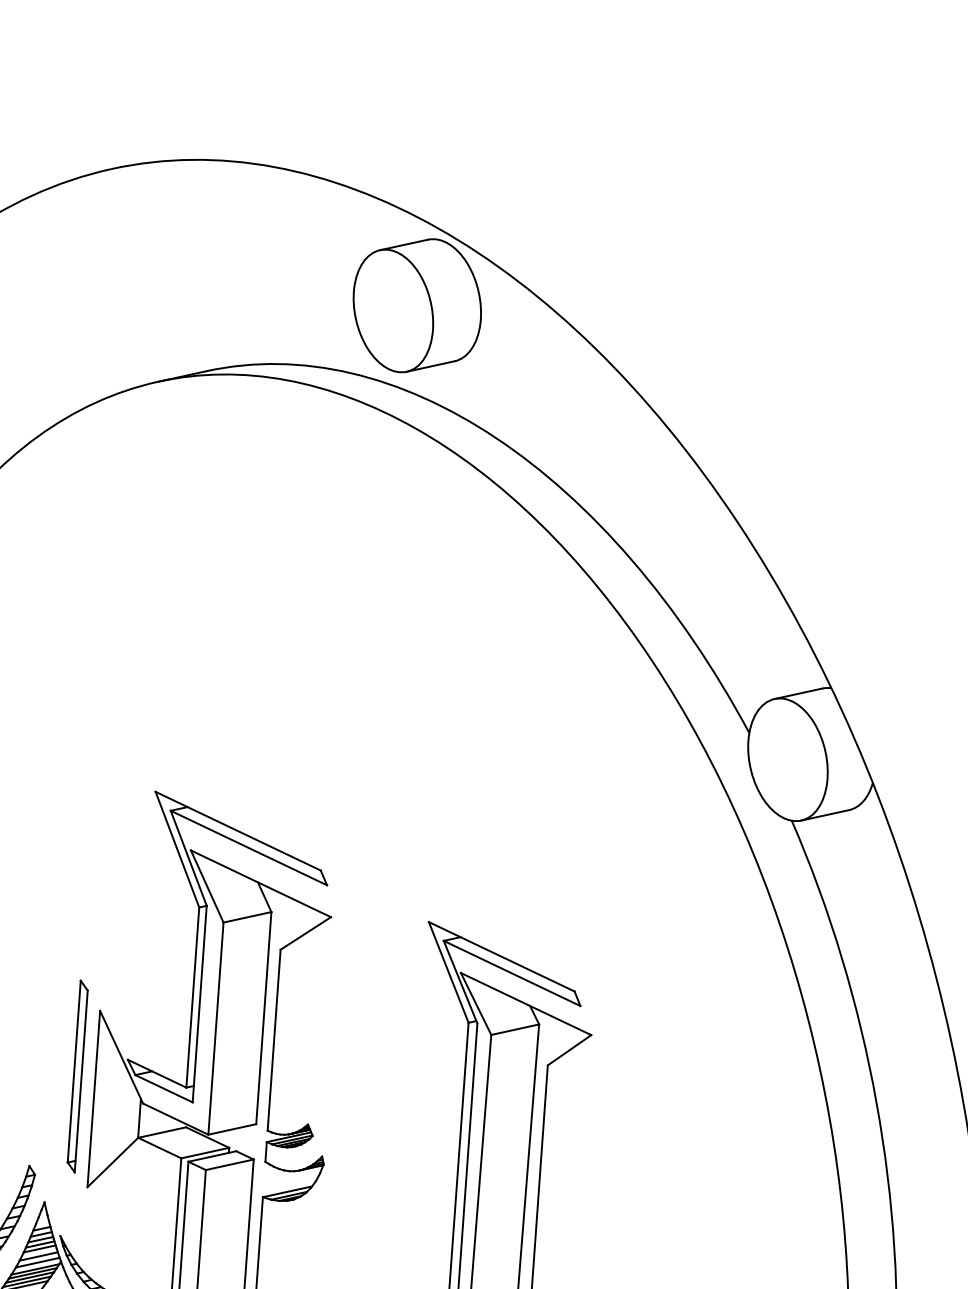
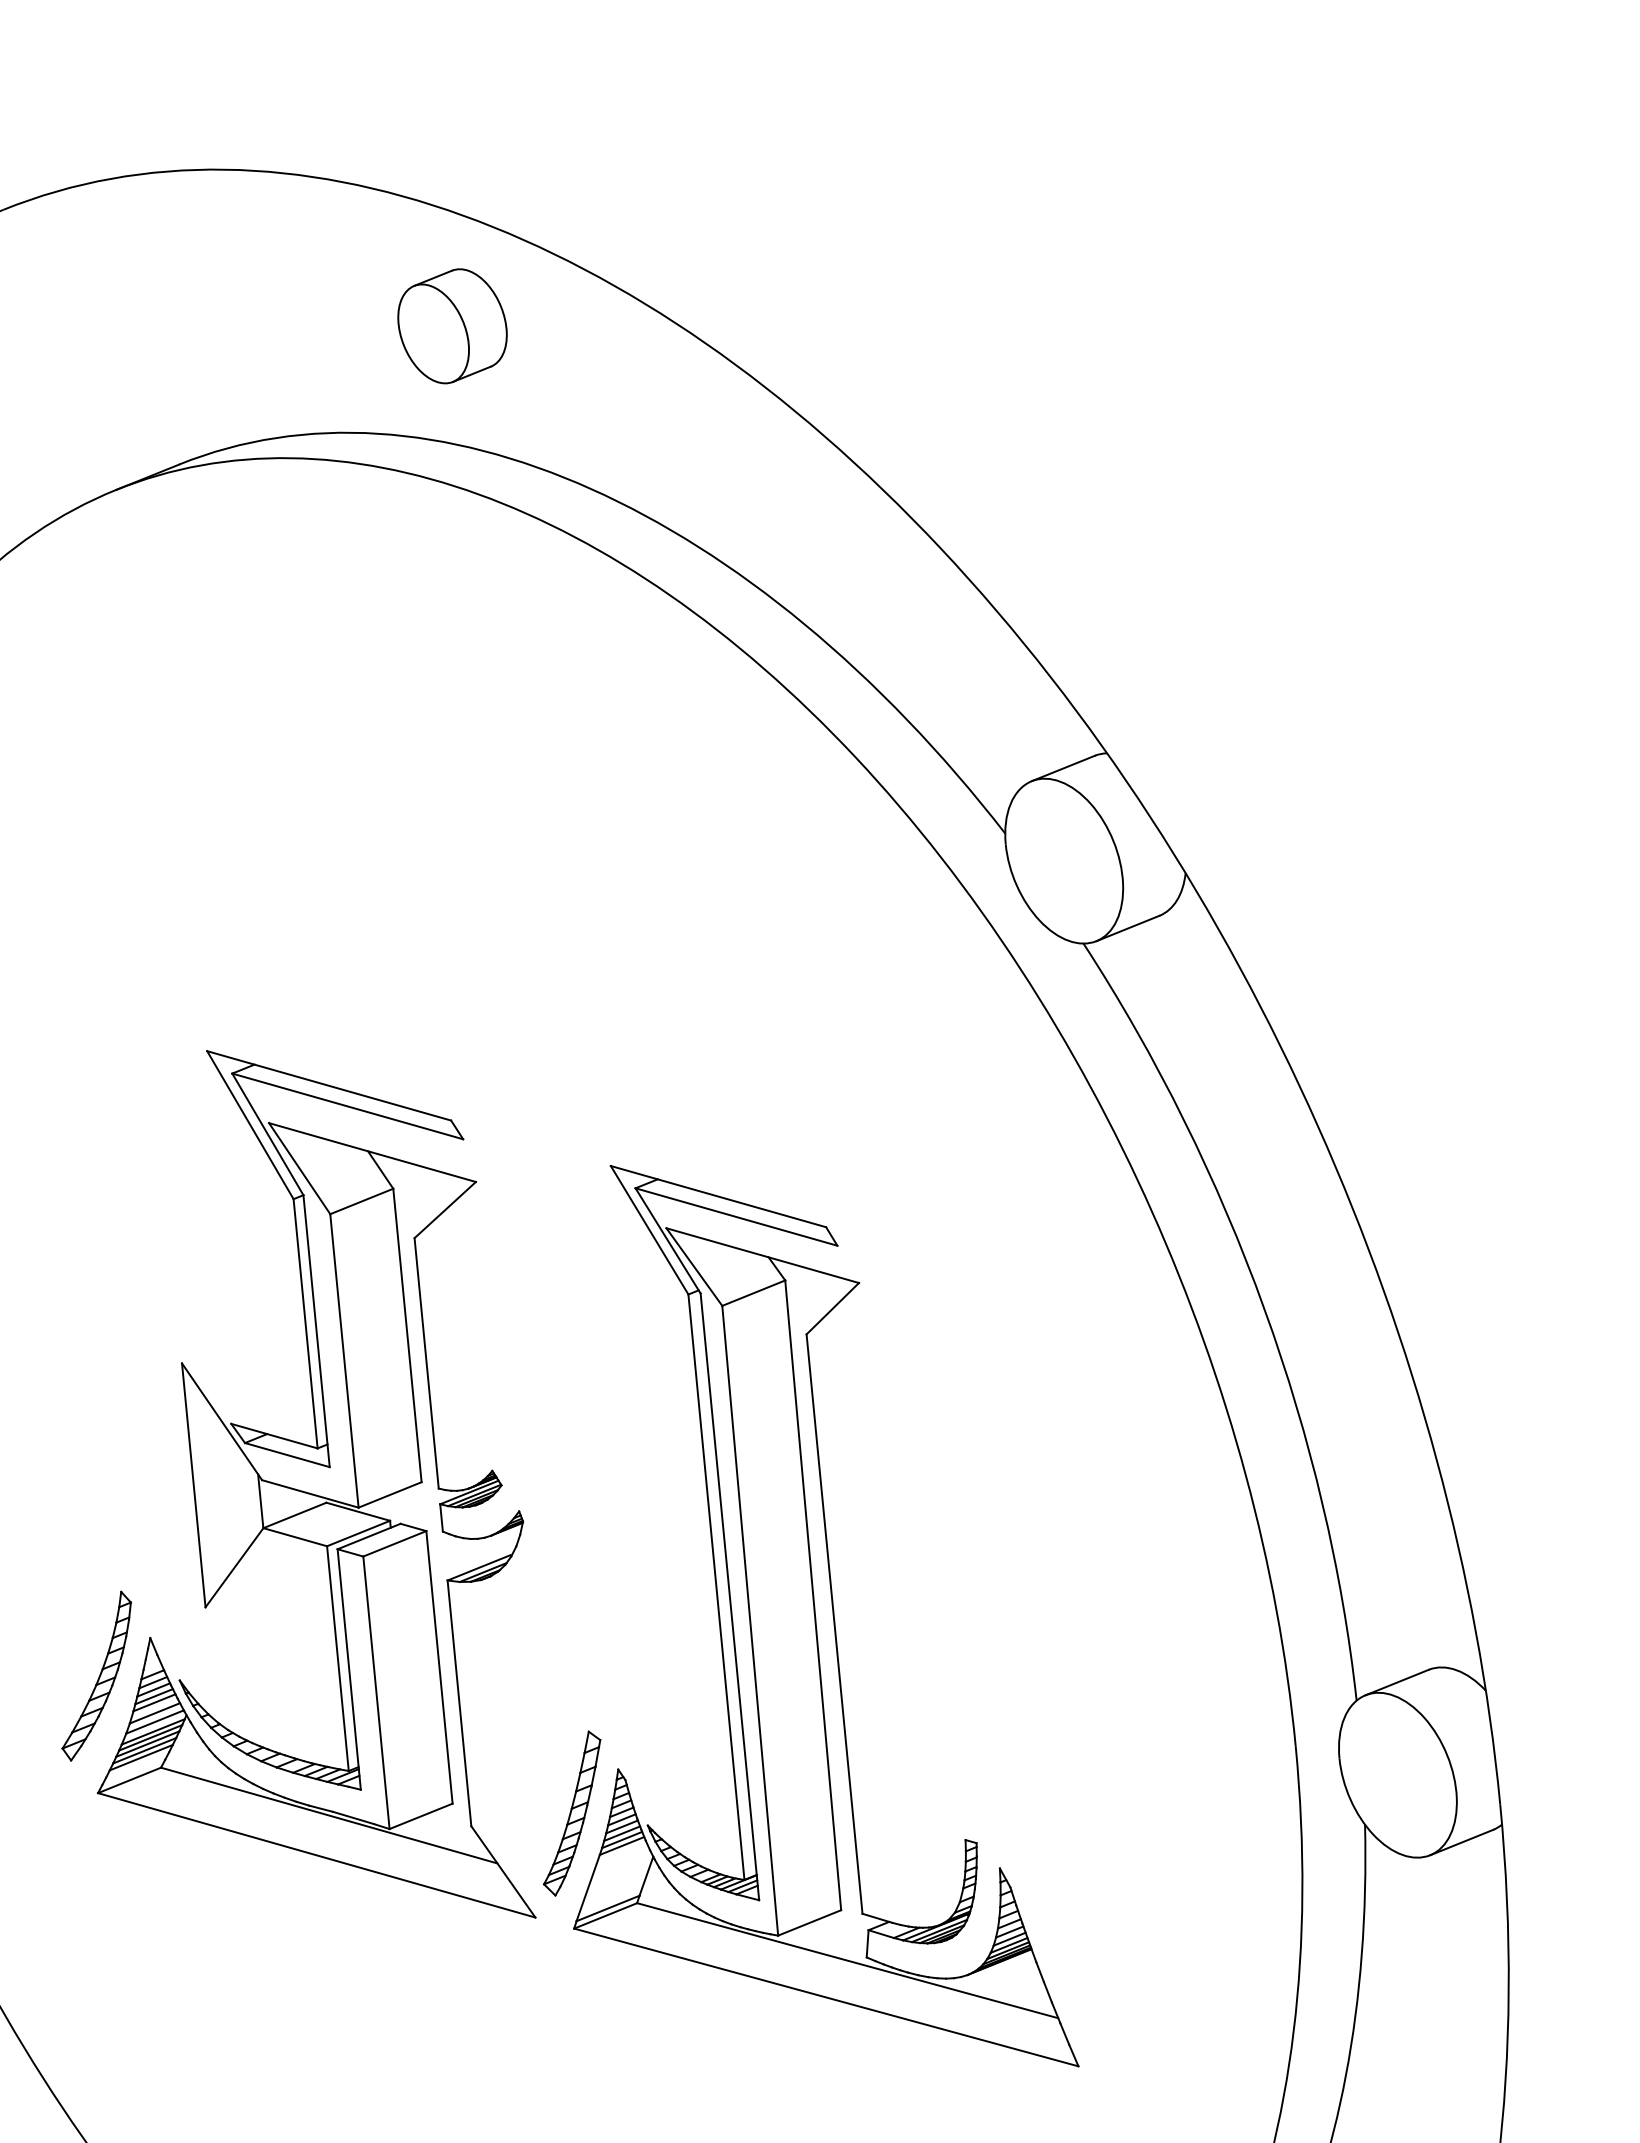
part: (417, 305) -> (452, 326), size x0.6
part: (77, 1076) -> (166, 1458), removed

